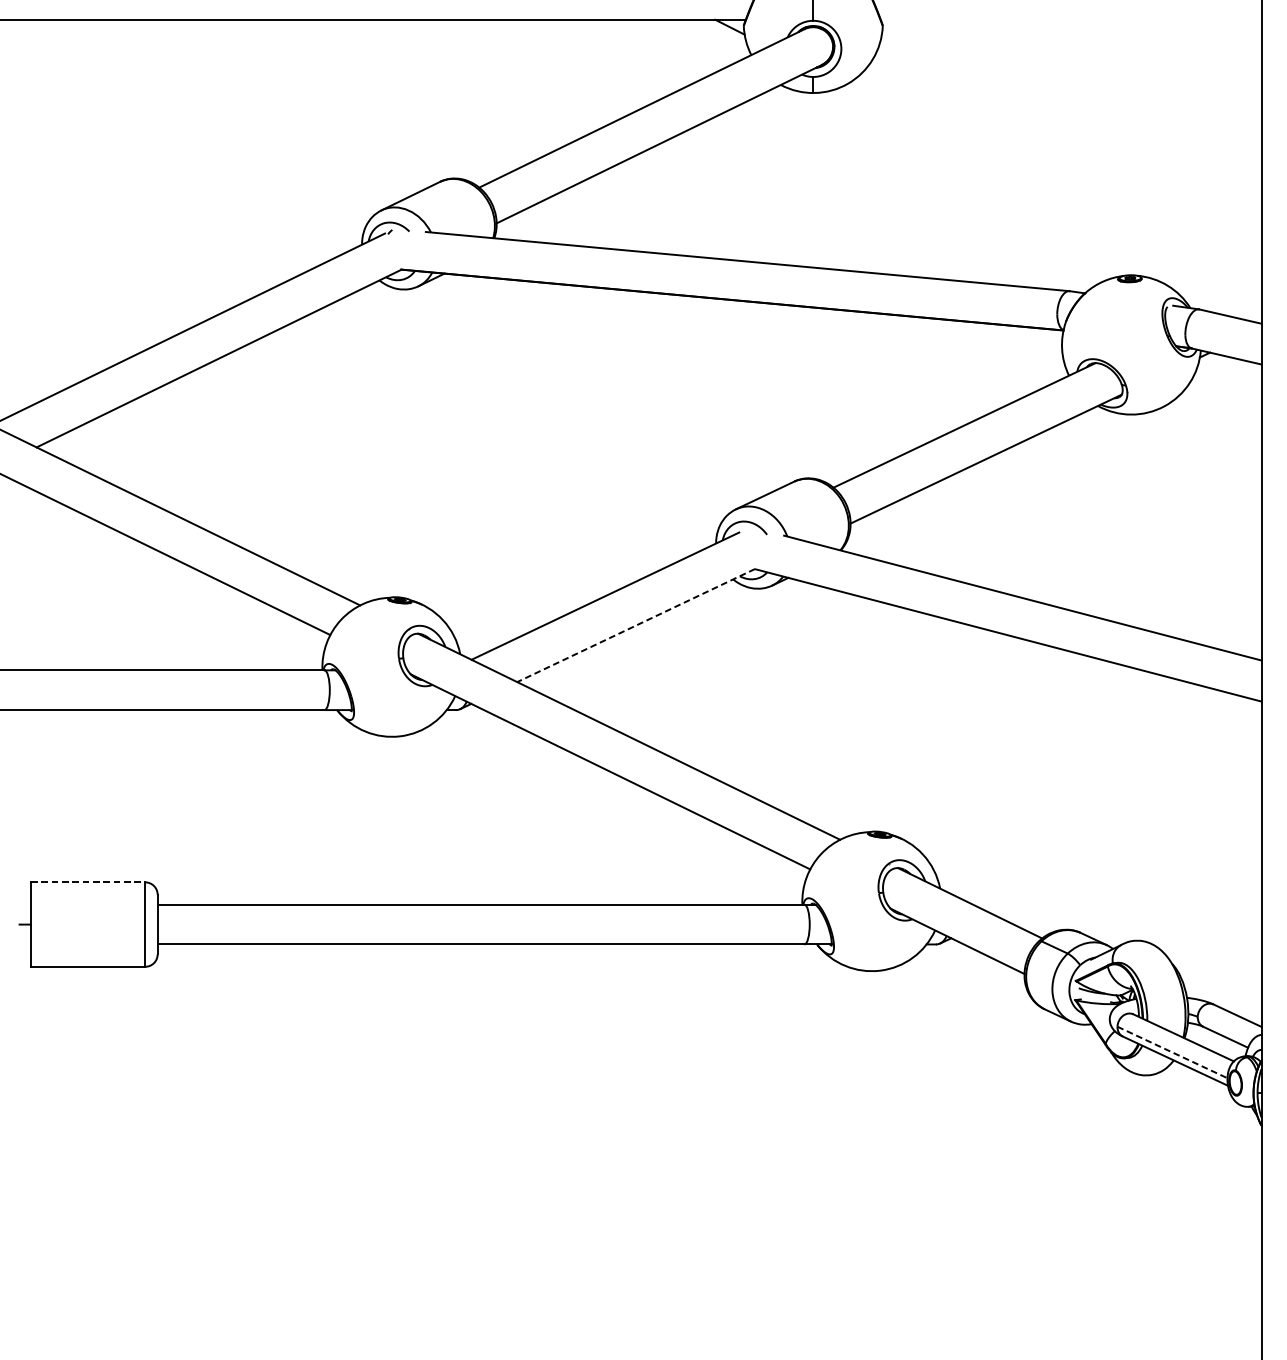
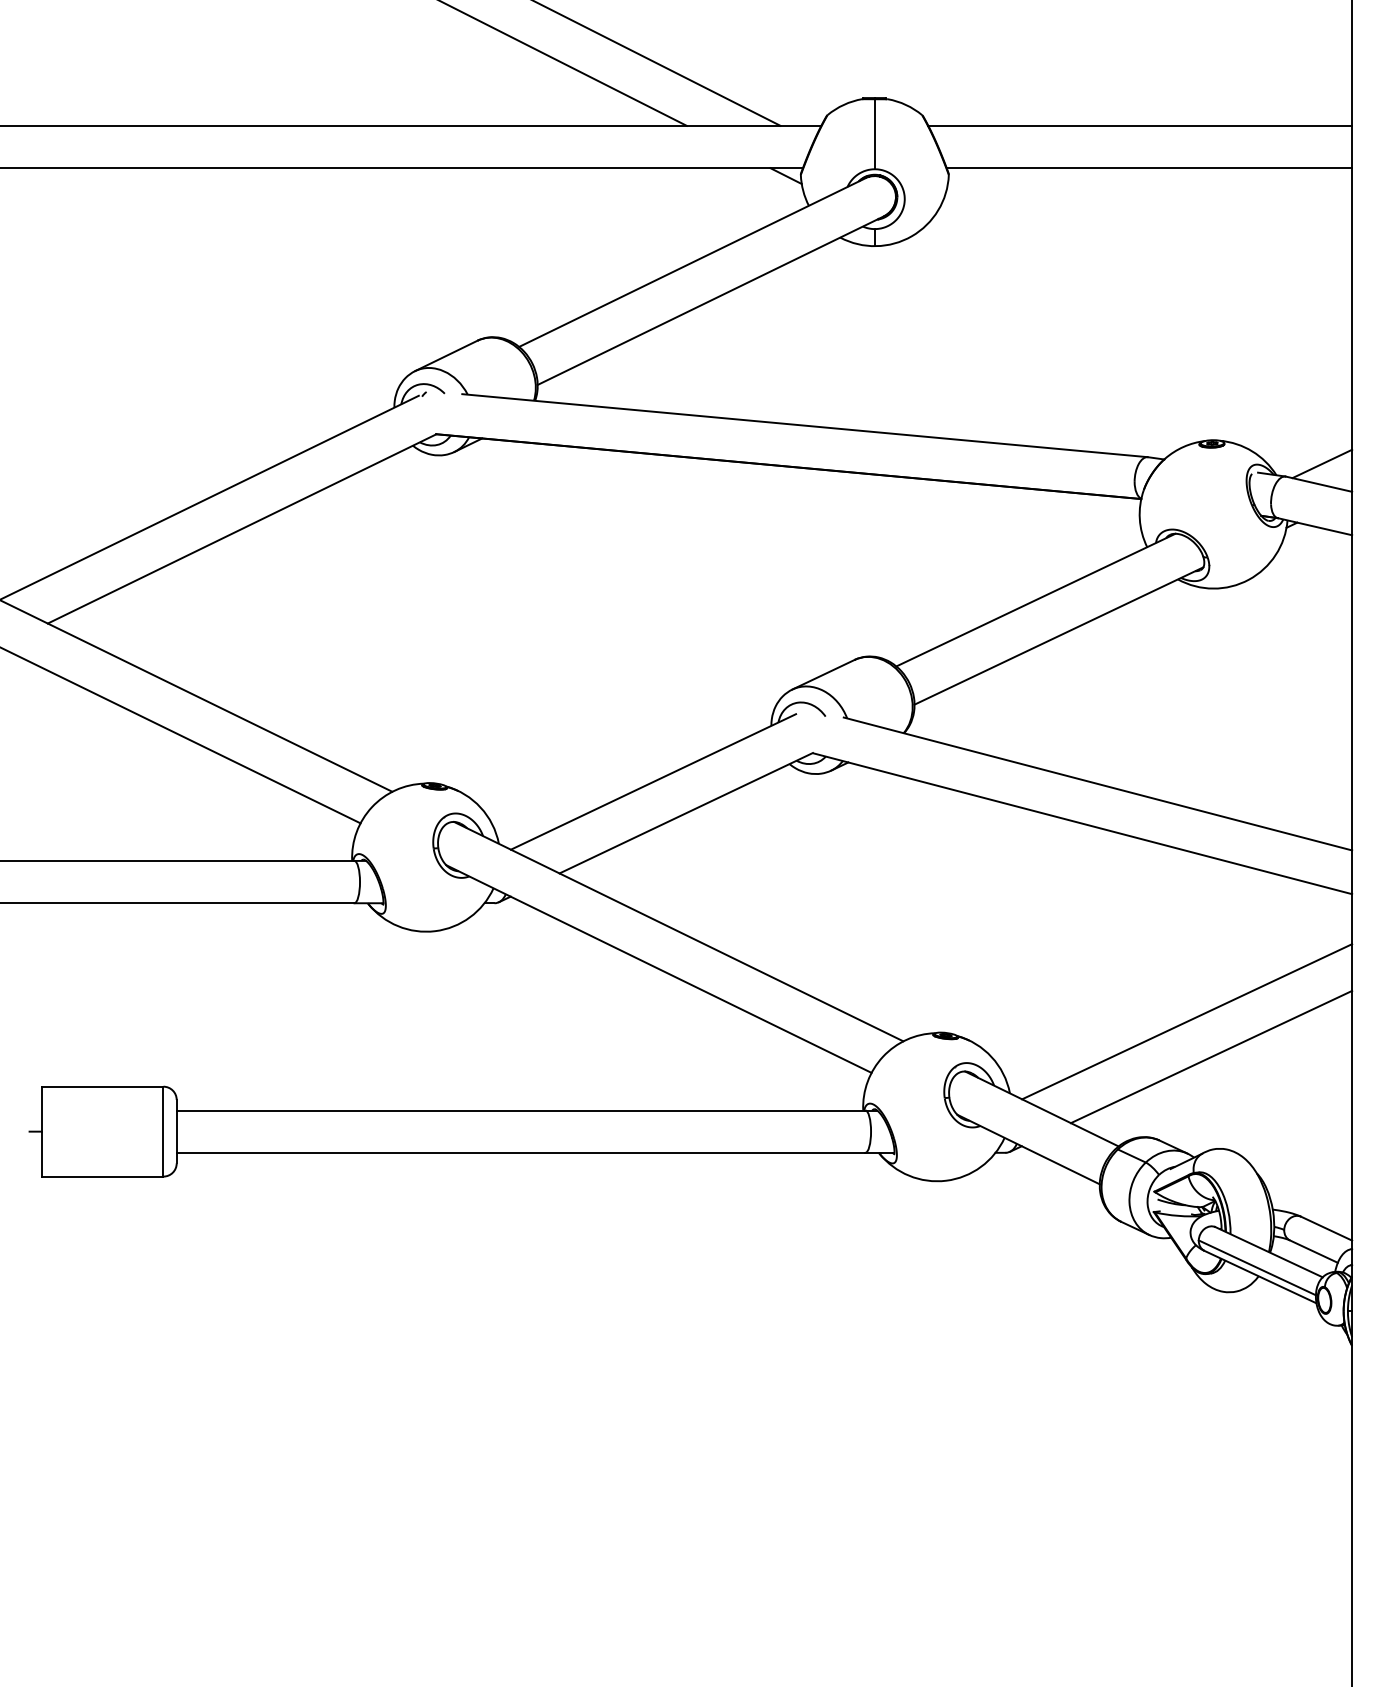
line: (1071, 20) -> (1149, 168), added
line: (1233, 297) -> (1322, 463), added
line: (635, 625) -> (685, 813), dashed -> solid
line: (1106, 821) -> (1187, 1021), added
line: (1129, 854) -> (1211, 1056), added
line: (87, 882) -> (102, 1086), dashed -> solid
line: (1172, 1052) -> (1257, 1267), dashed -> solid

